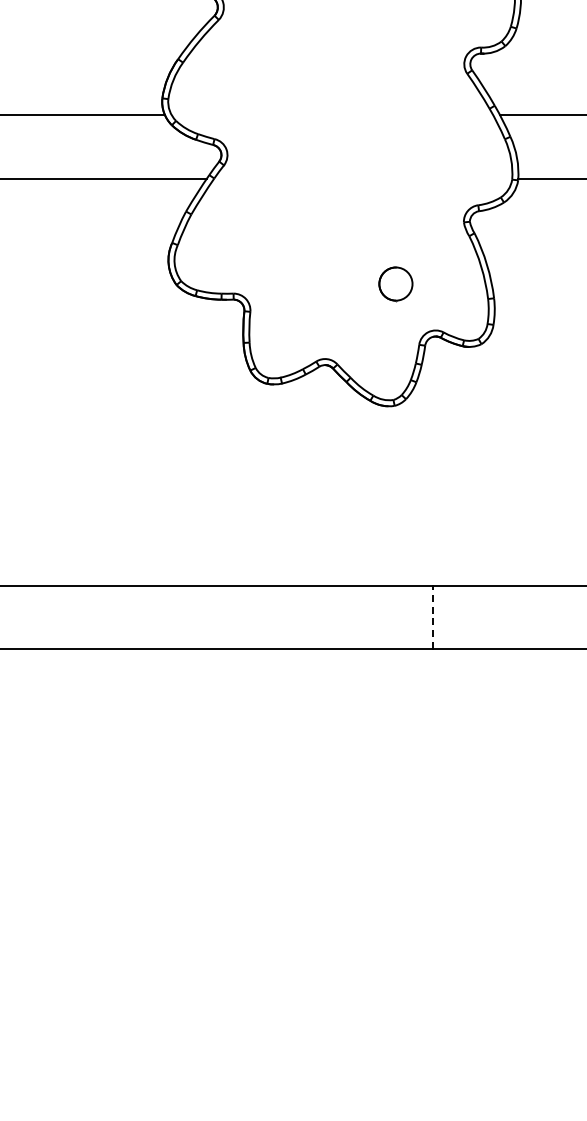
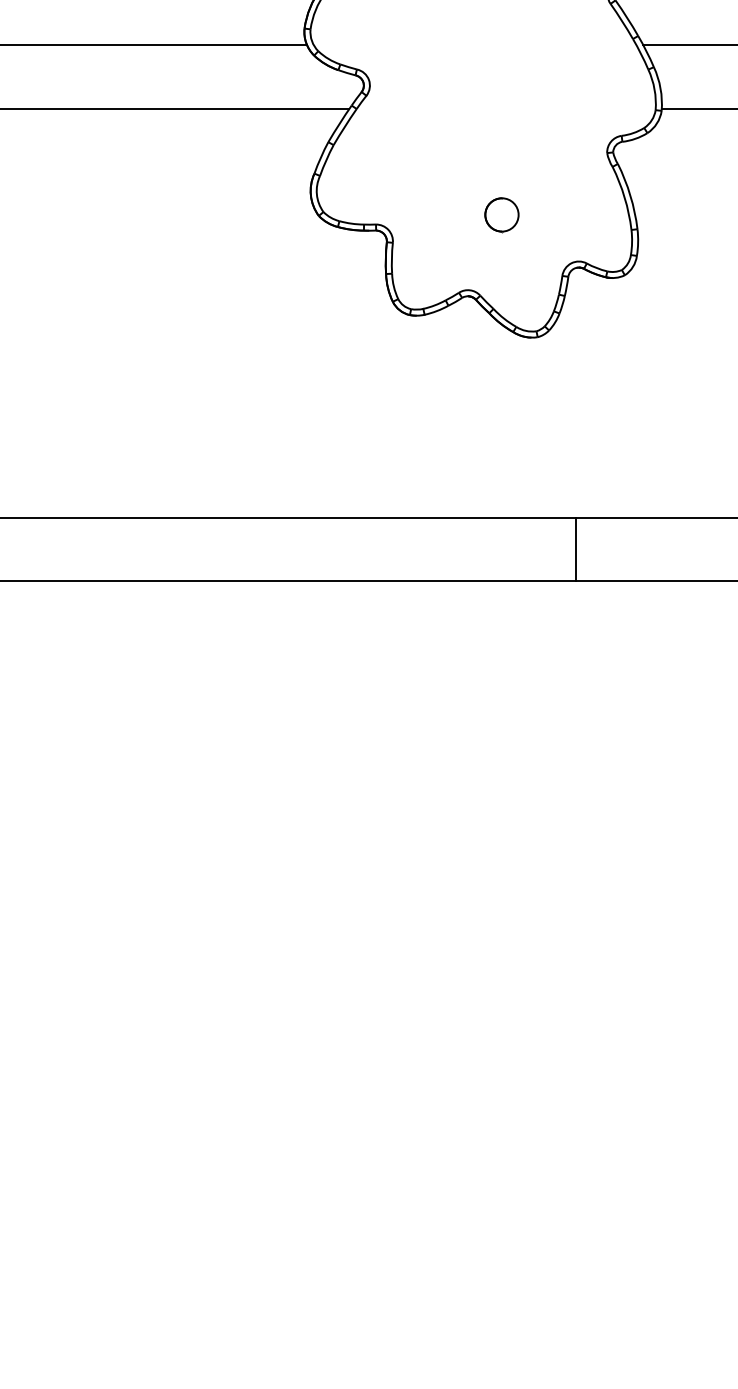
part: (395, 284) -> (501, 215), moved
line: (432, 617) -> (575, 549), dashed -> solid

